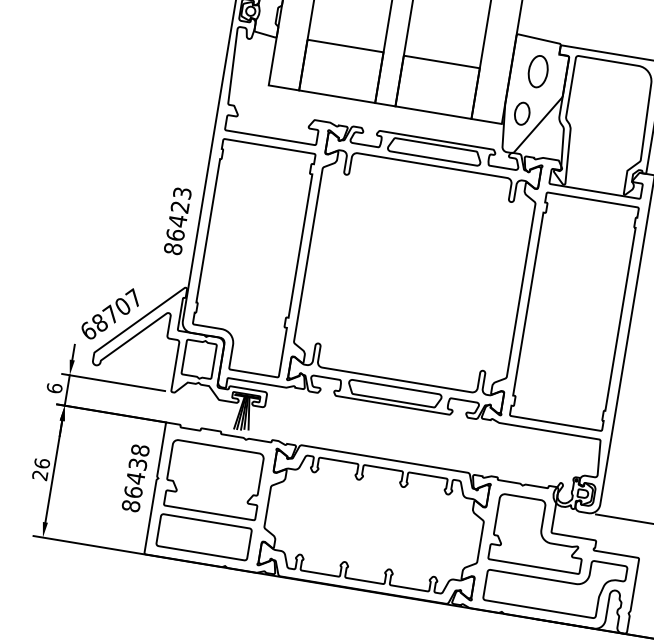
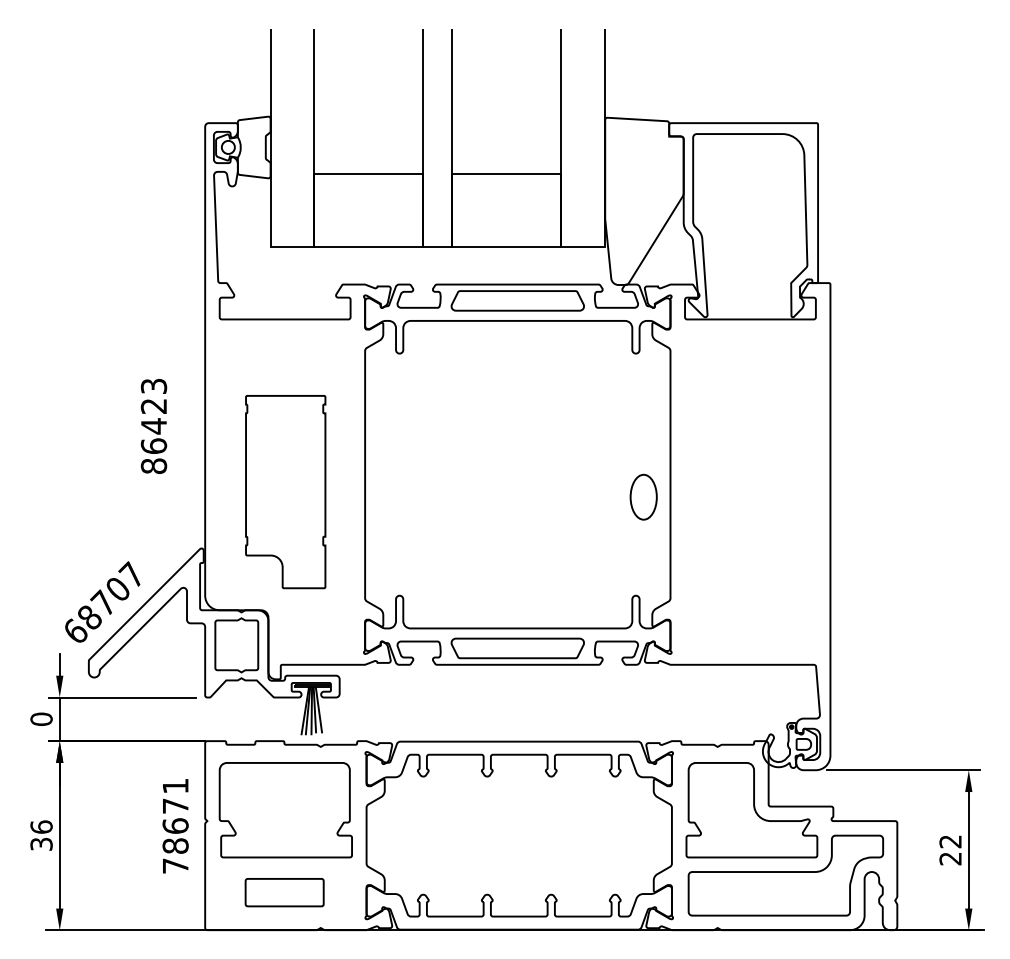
part: (538, 71) -> (643, 496), moved
part: (522, 113) -> (631, 227), removed
text: (177, 221) -> (153, 426), moved
part: (250, 257) -> (285, 491), size x0.6
part: (574, 311) -> (749, 491), removed
text: (54, 387) -> (41, 718), 6 -> 0
text: (40, 475) -> (41, 844), 26 -> 36
text: (135, 477) -> (175, 825), 86438 -> 78671
part: (203, 537) -> (284, 892), size x0.6

